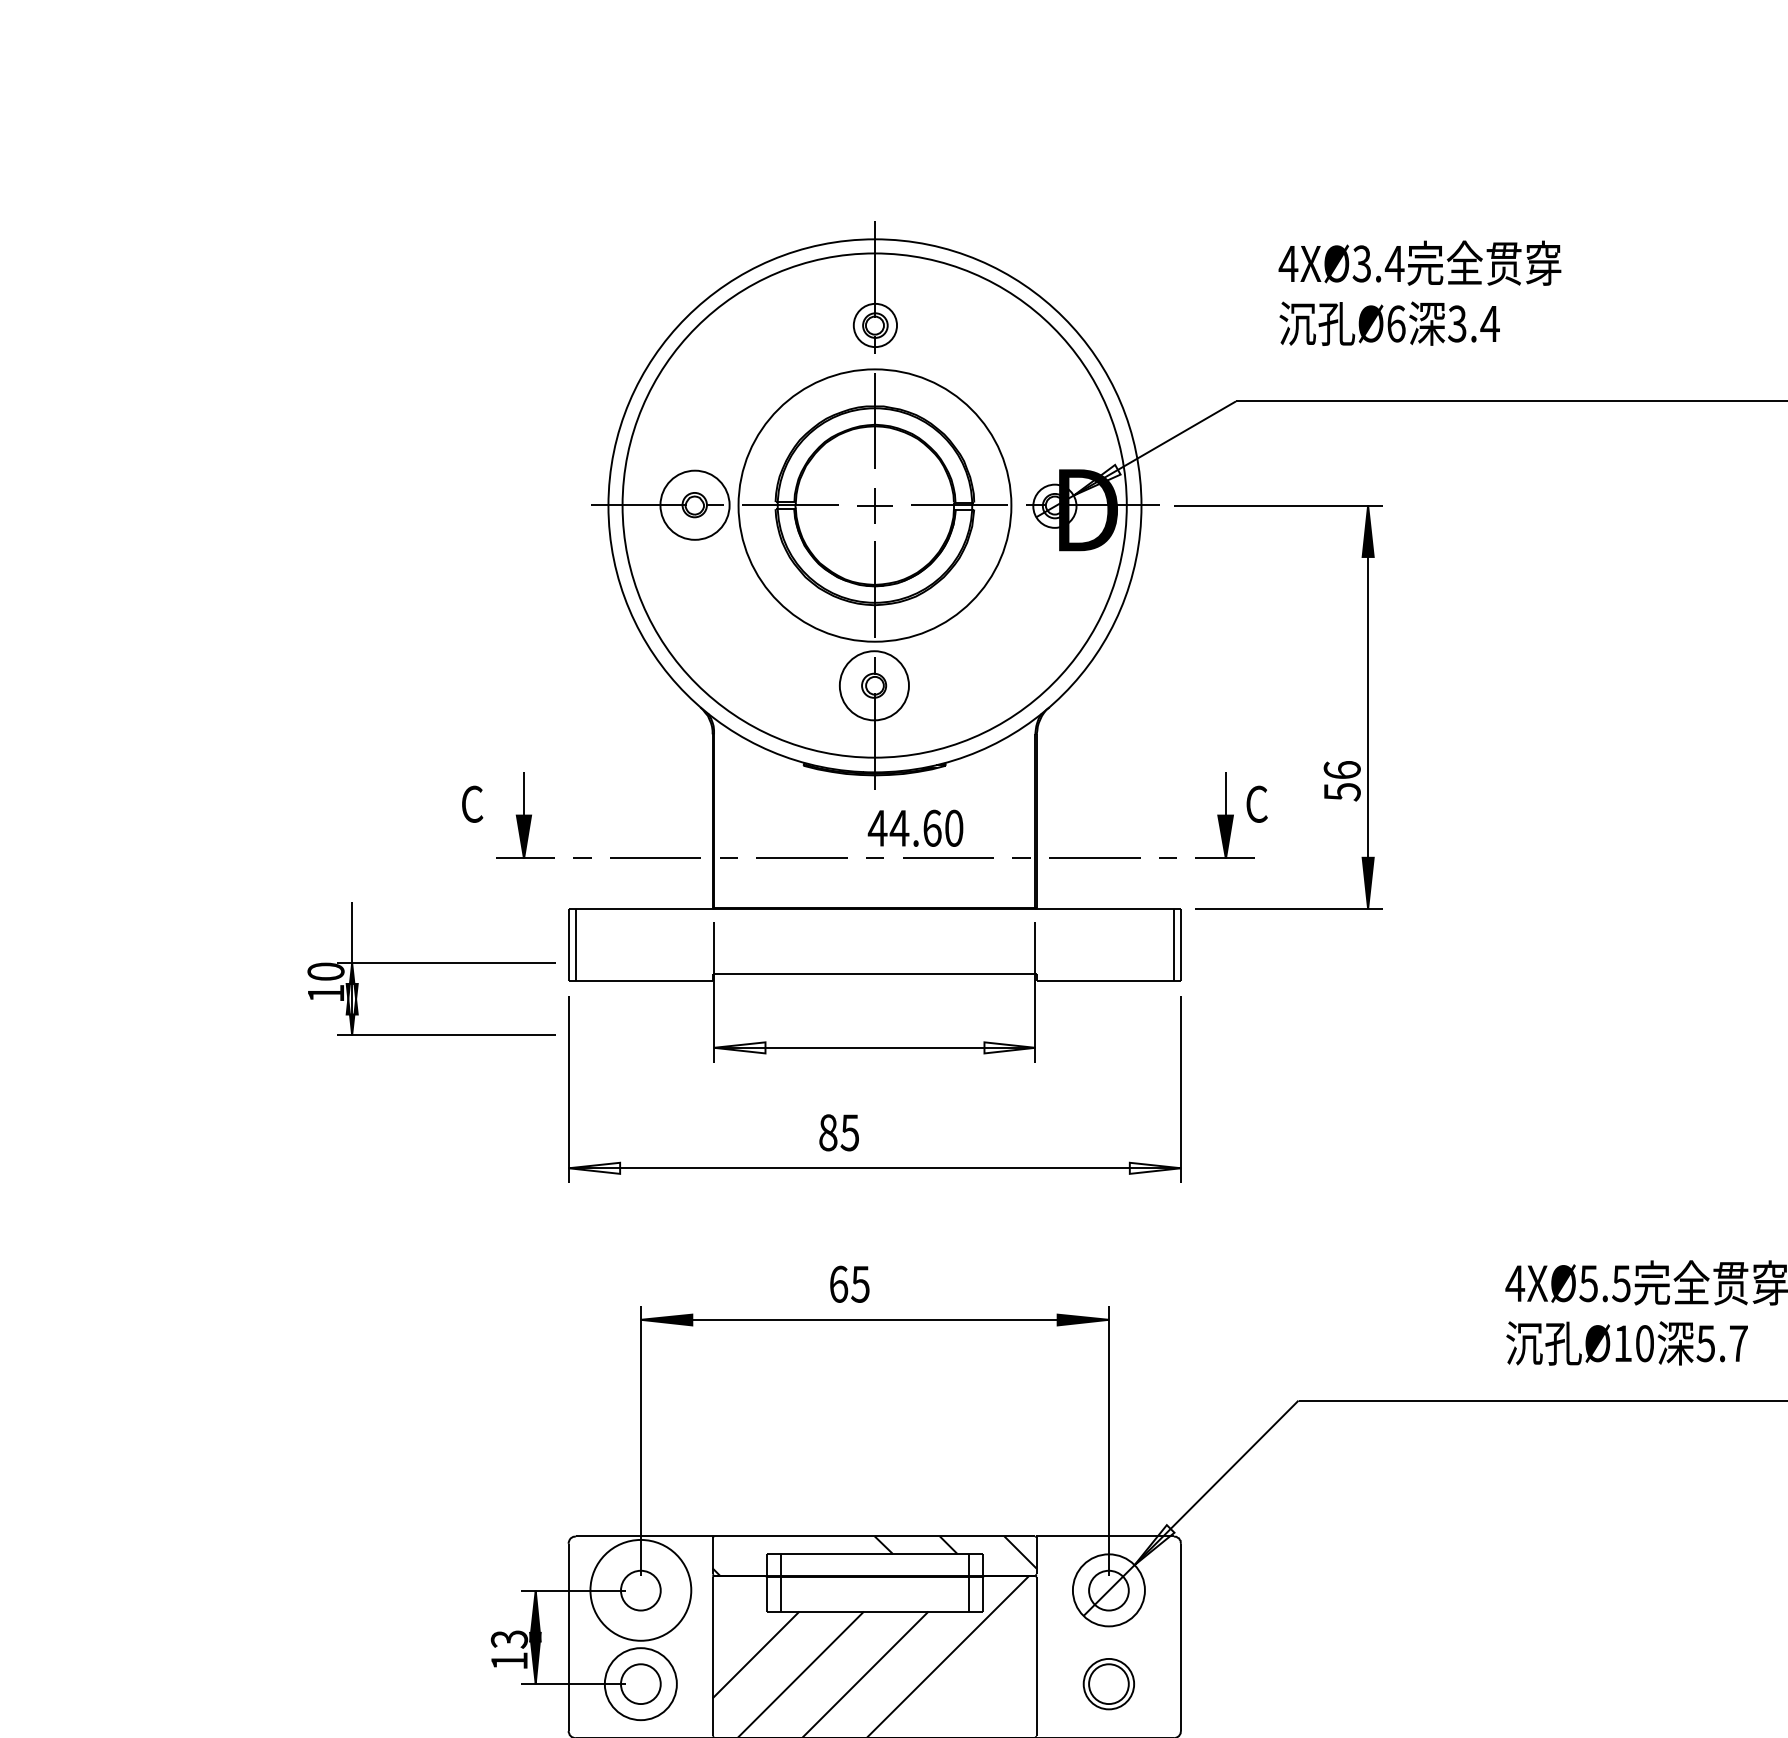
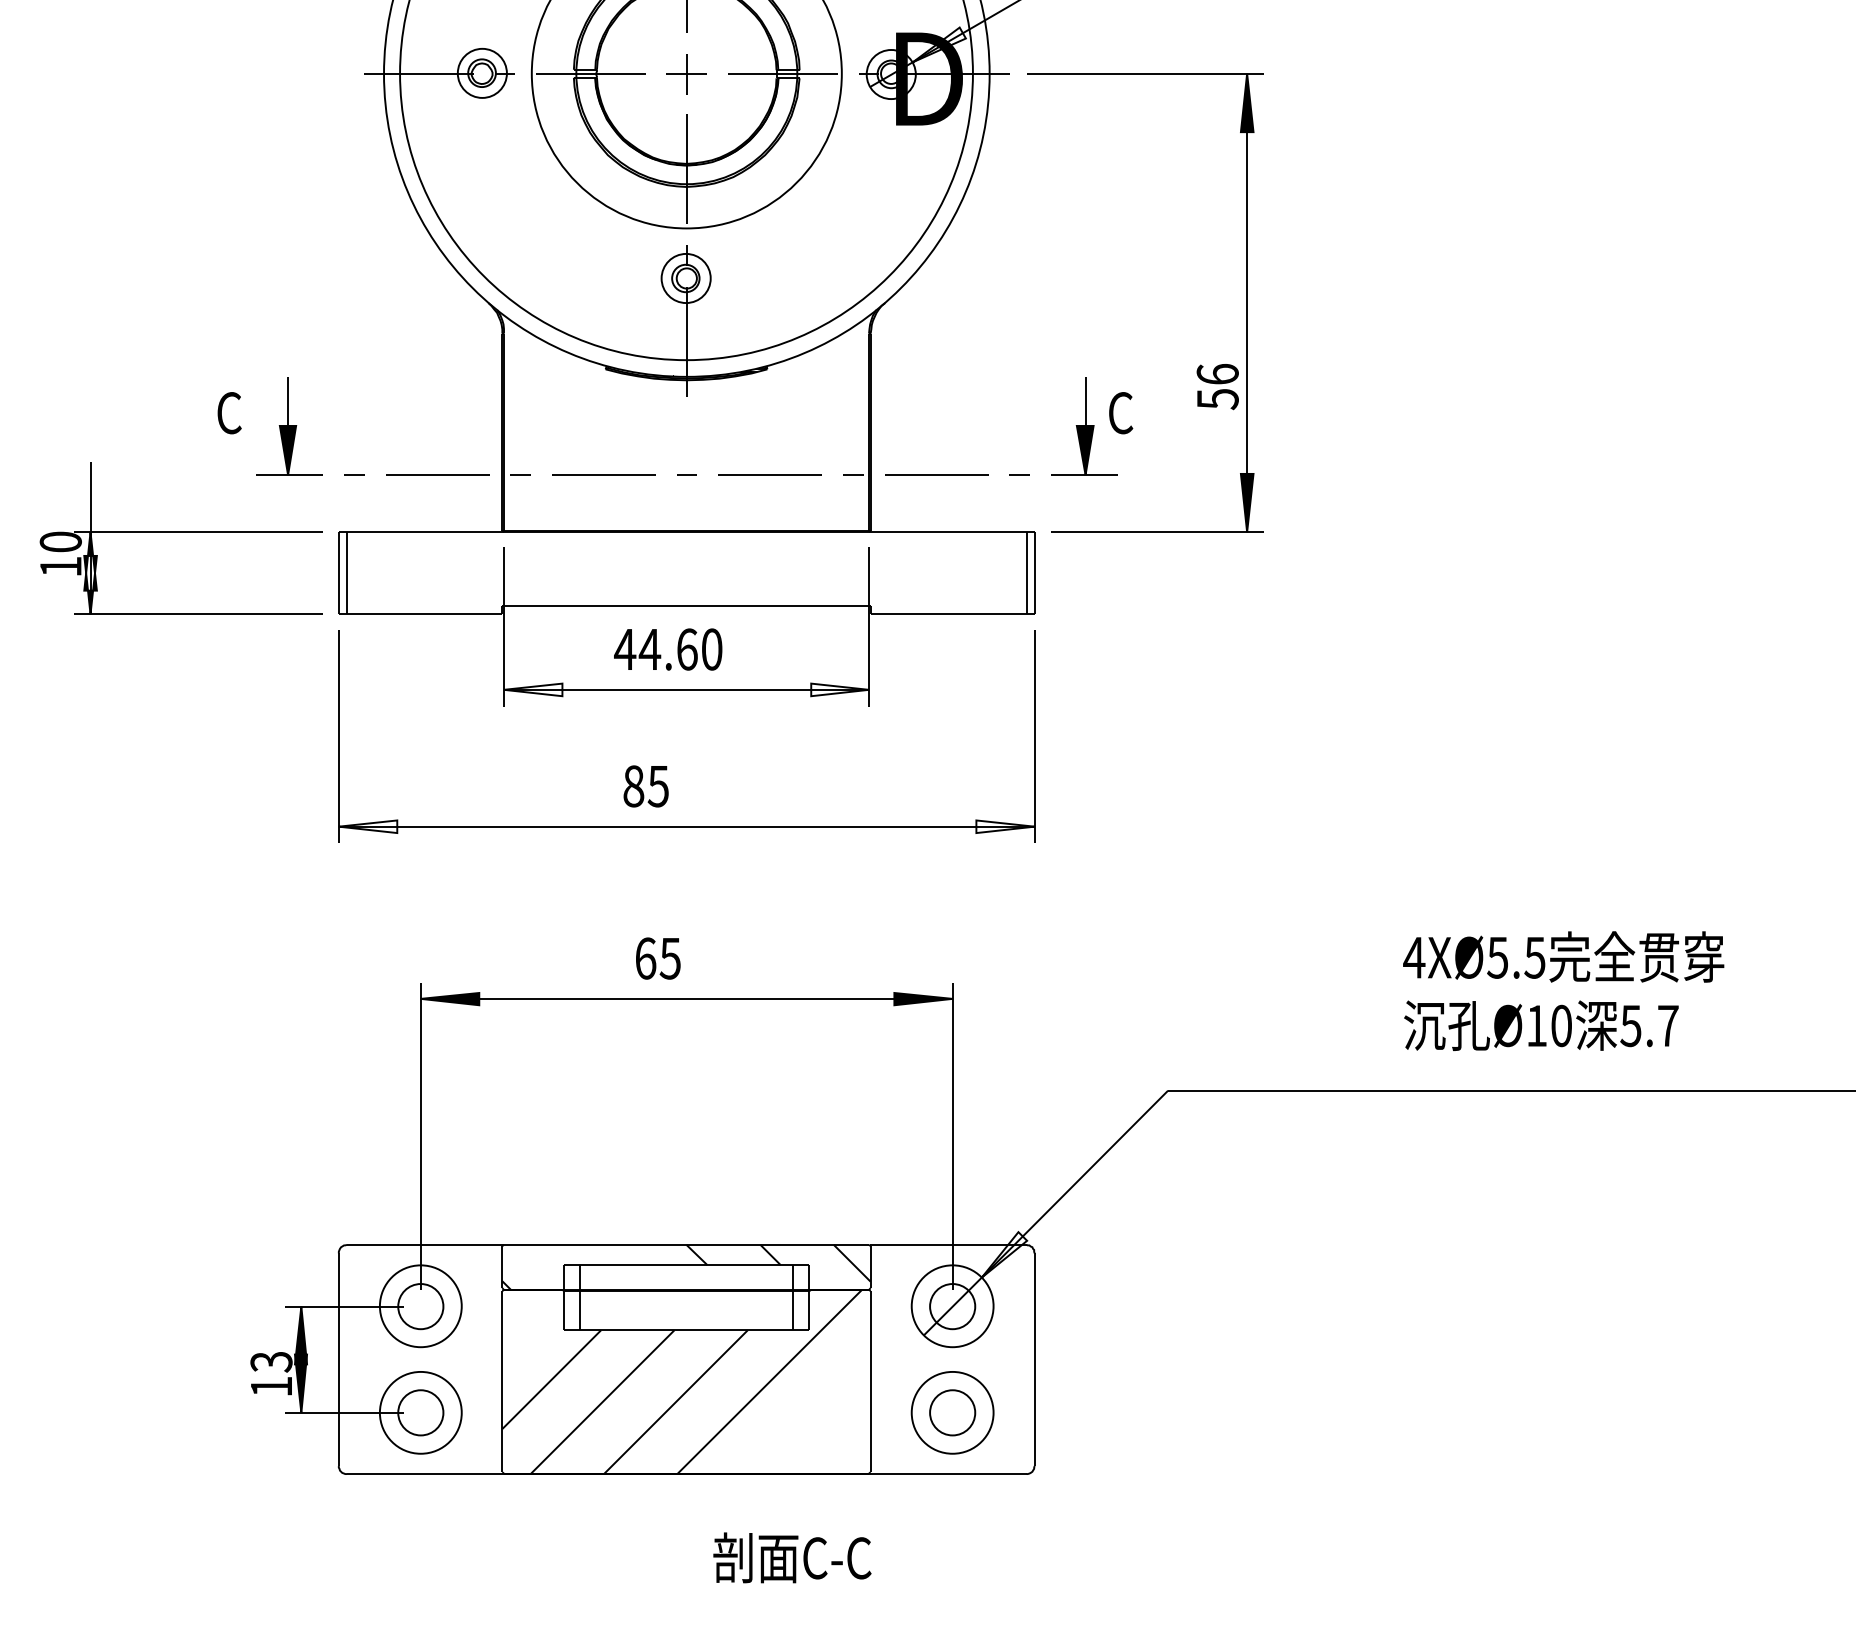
circle: (694, 504) -> (481, 72), size x0.62
circle: (874, 685) -> (686, 278), size x0.62
text: (915, 827) -> (668, 648), moved
part: (431, 968) -> (180, 538), moved
circle: (640, 1590) -> (420, 1306), size x0.71
circle: (1108, 1684) -> (952, 1413), size x1.43

